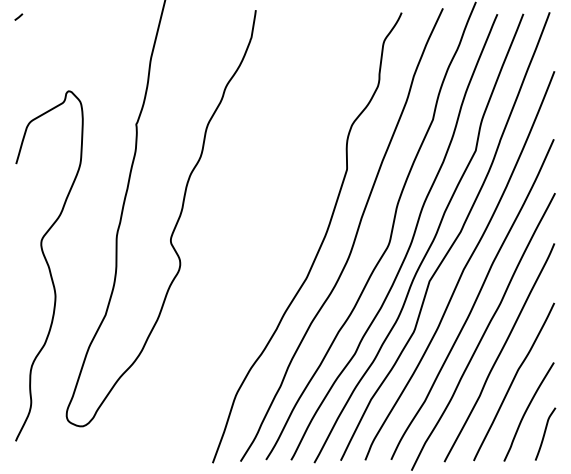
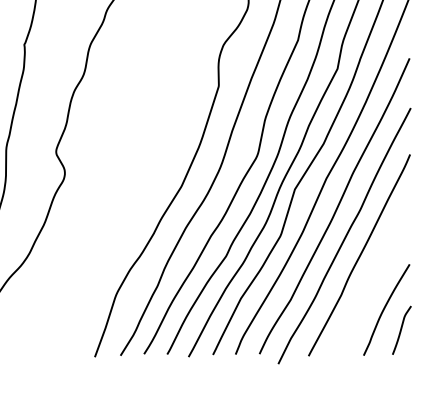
curve: (513, 381) -> (372, 281), removed

